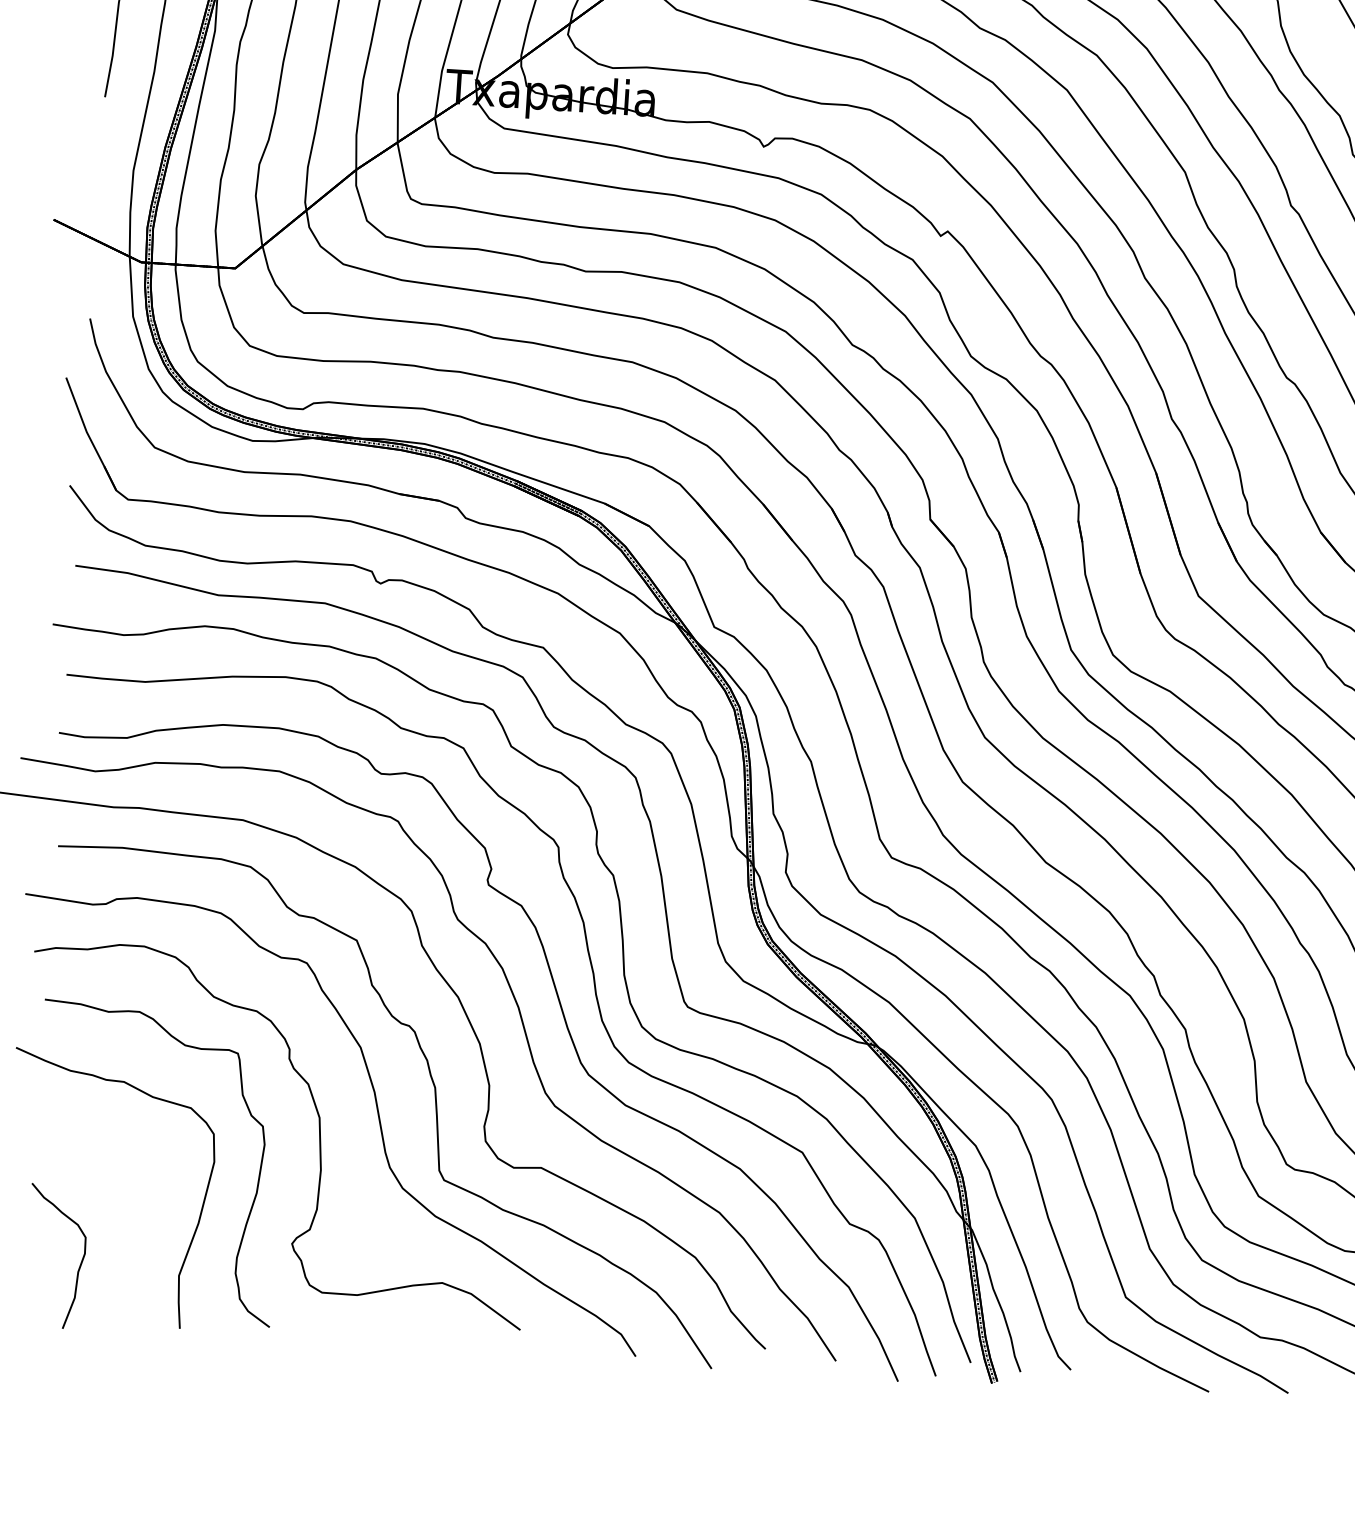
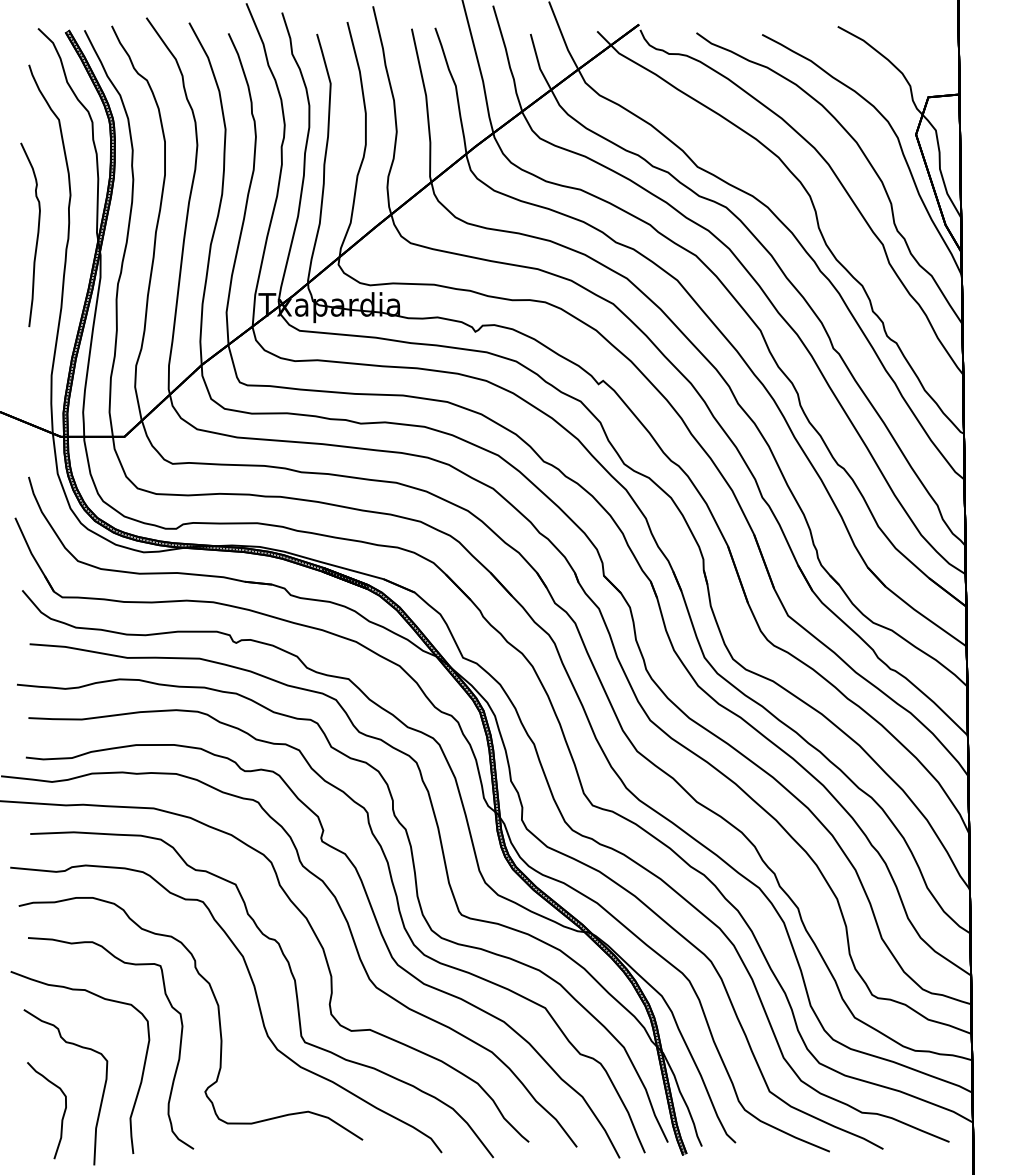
curve: (138, 1240) -> (101, 1096), added

